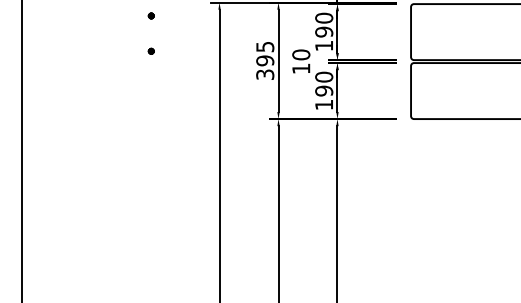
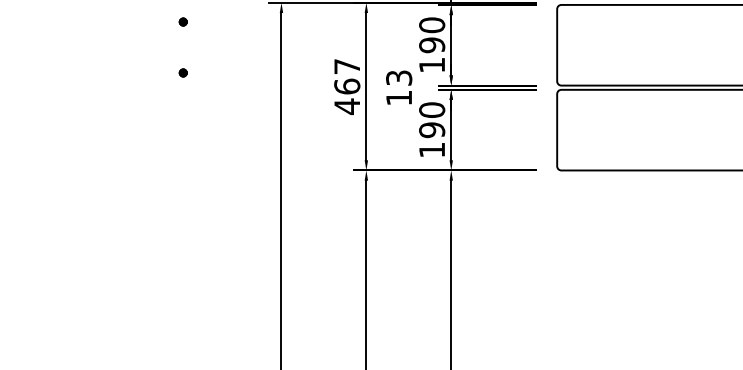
text: (301, 54) -> (399, 77), 10 -> 13
text: (265, 61) -> (347, 87), 395 -> 467

